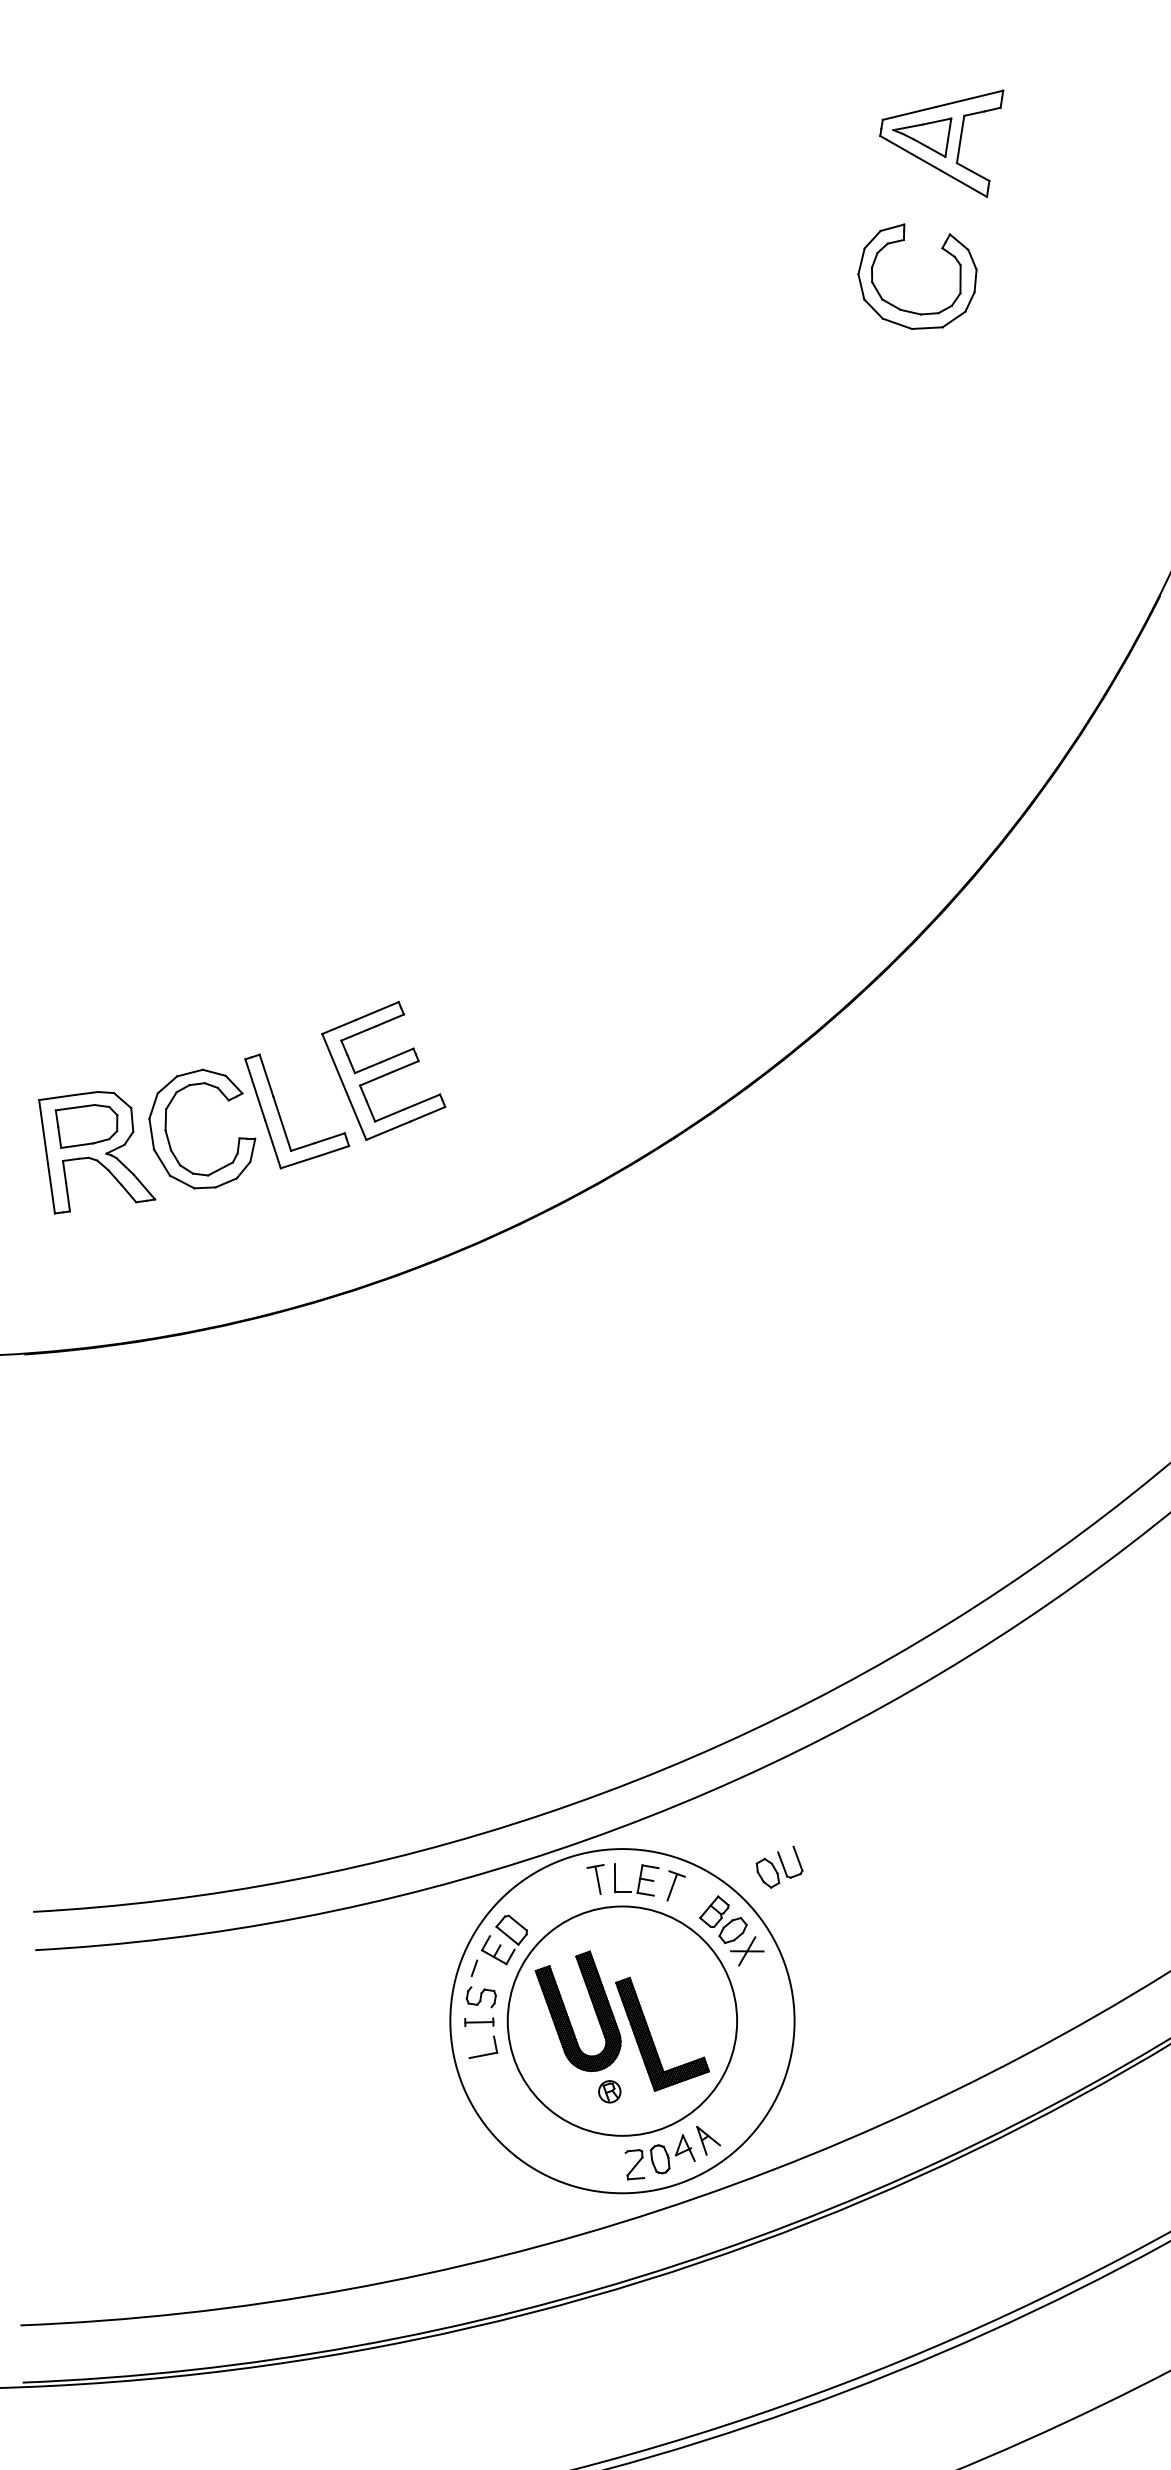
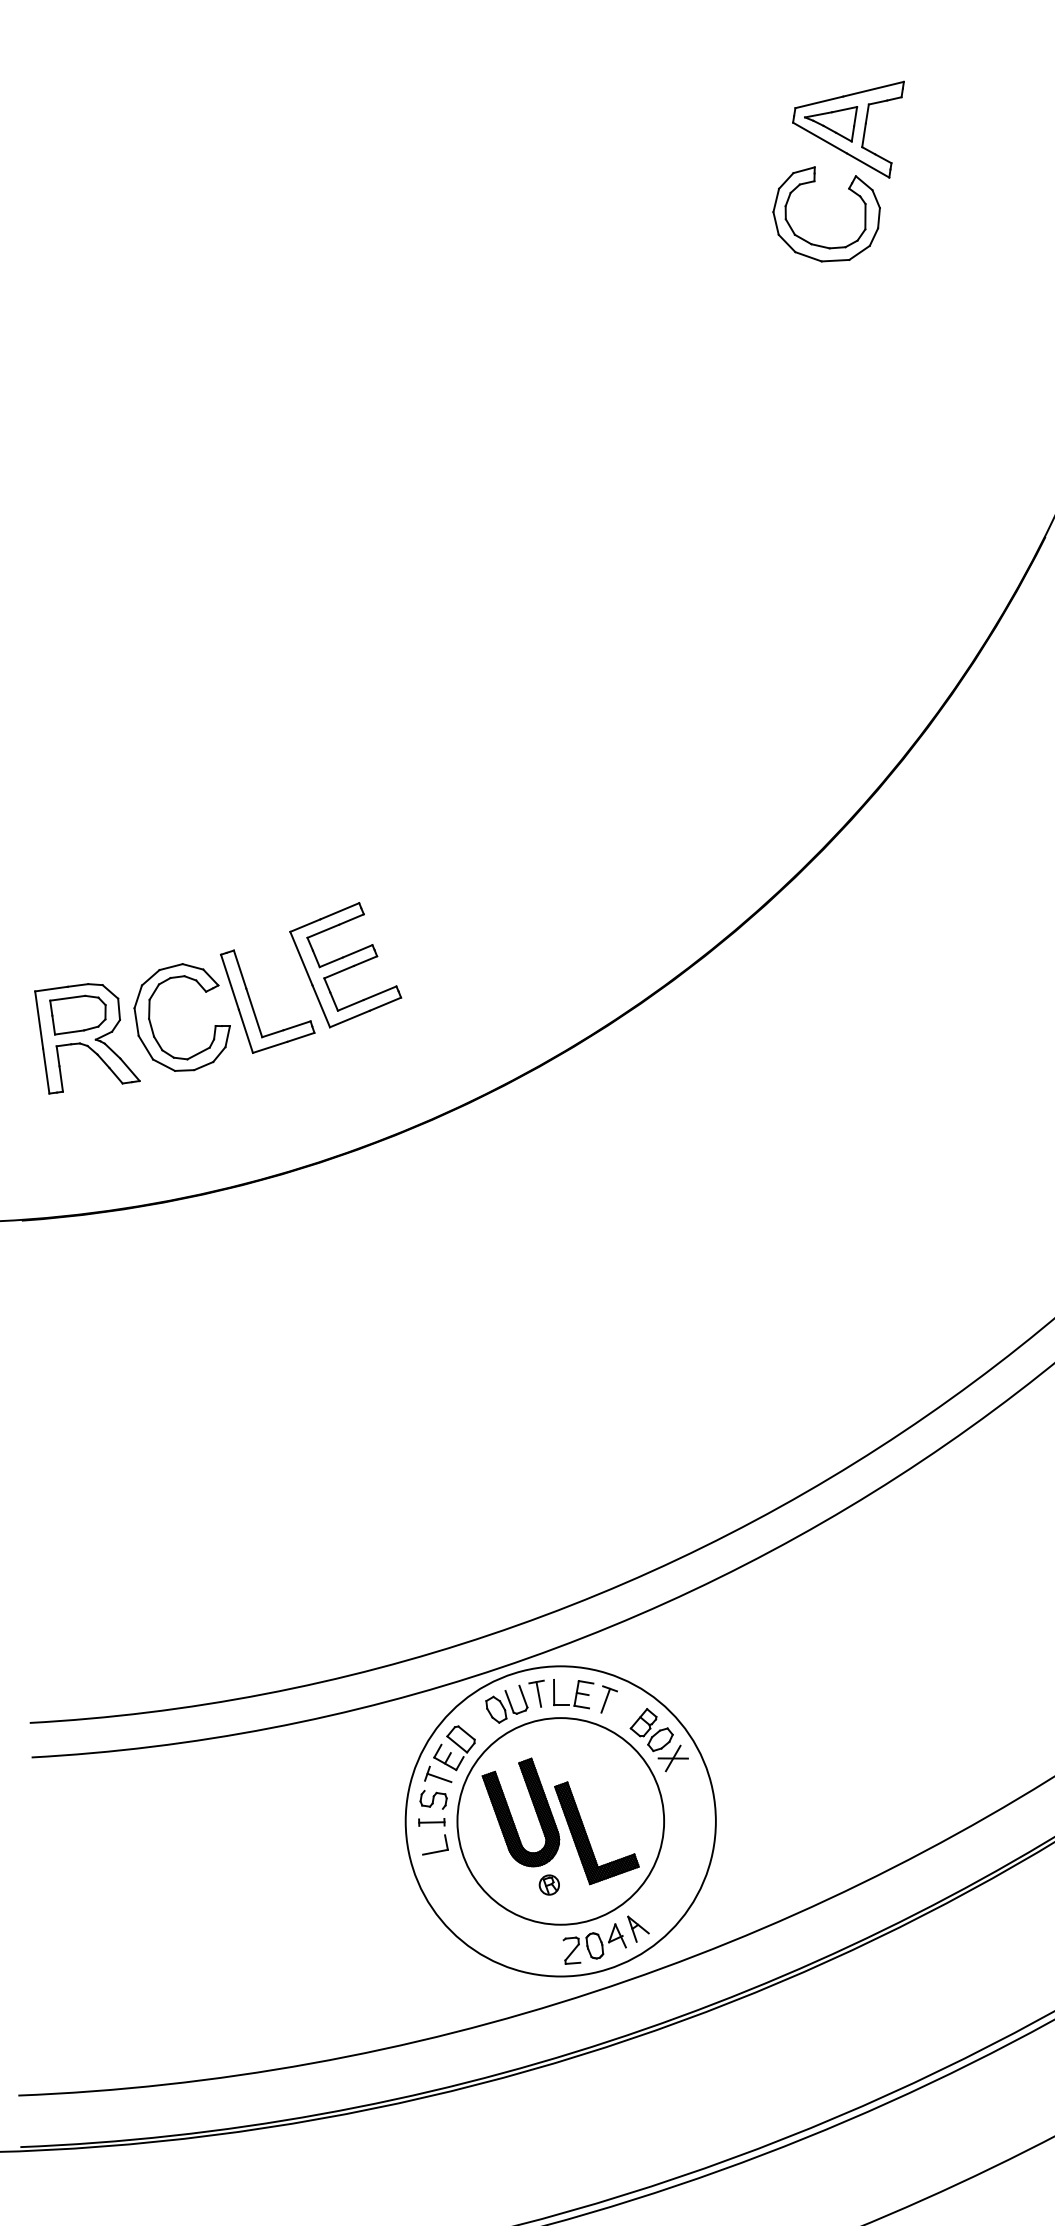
part: (908, 310) -> (818, 244), moved
part: (779, 1866) -> (506, 1703), moved
line: (487, 1972) -> (439, 1777), added

